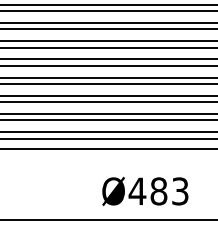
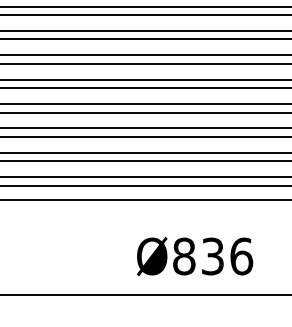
text: (158, 191) -> (212, 256), Ø483 -> Ø836

